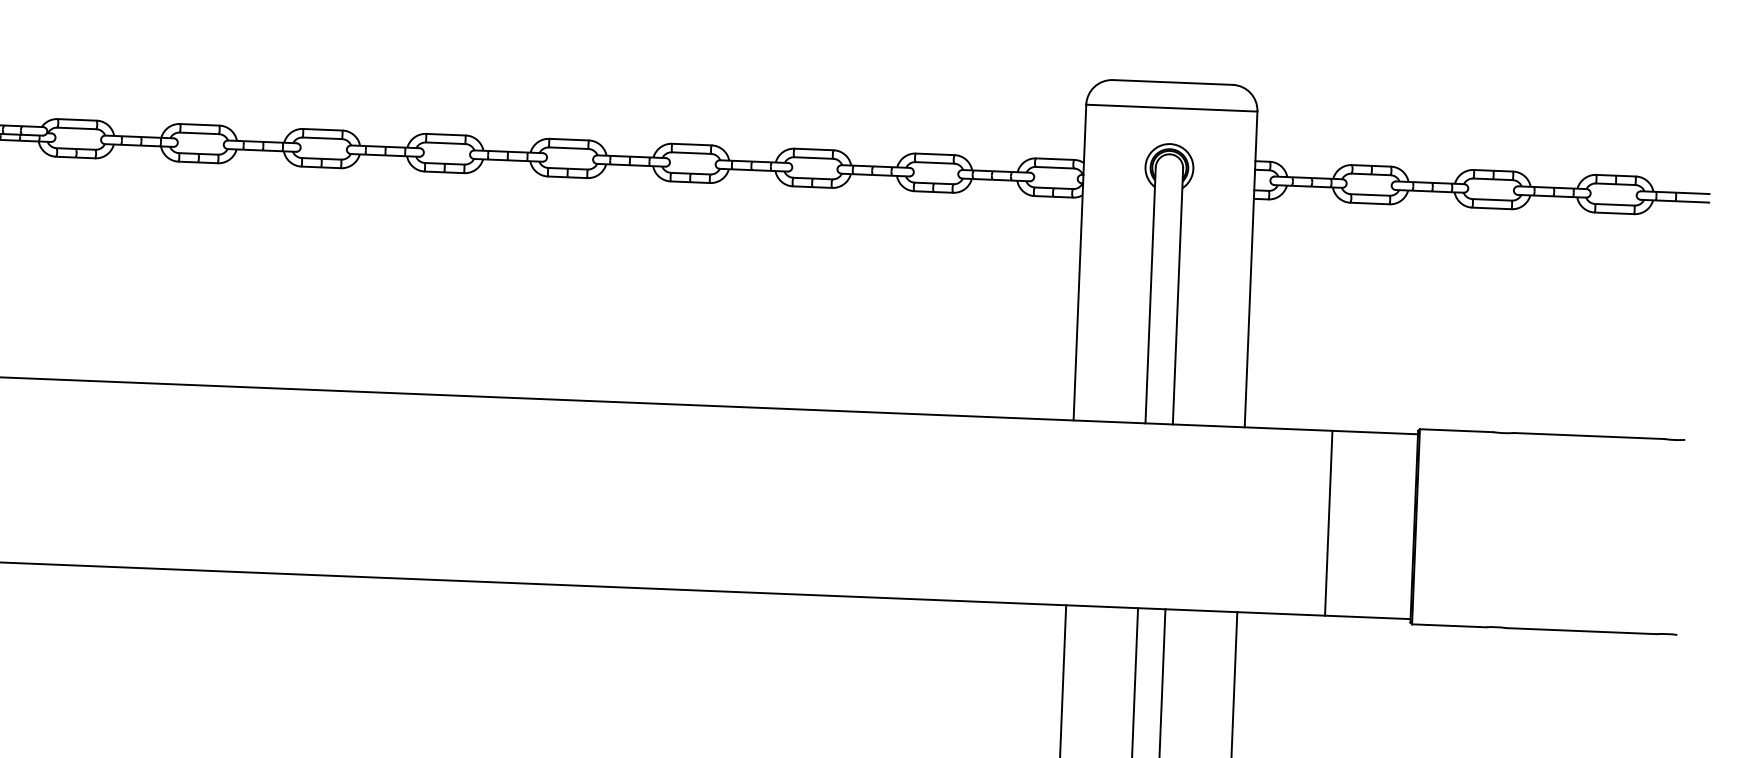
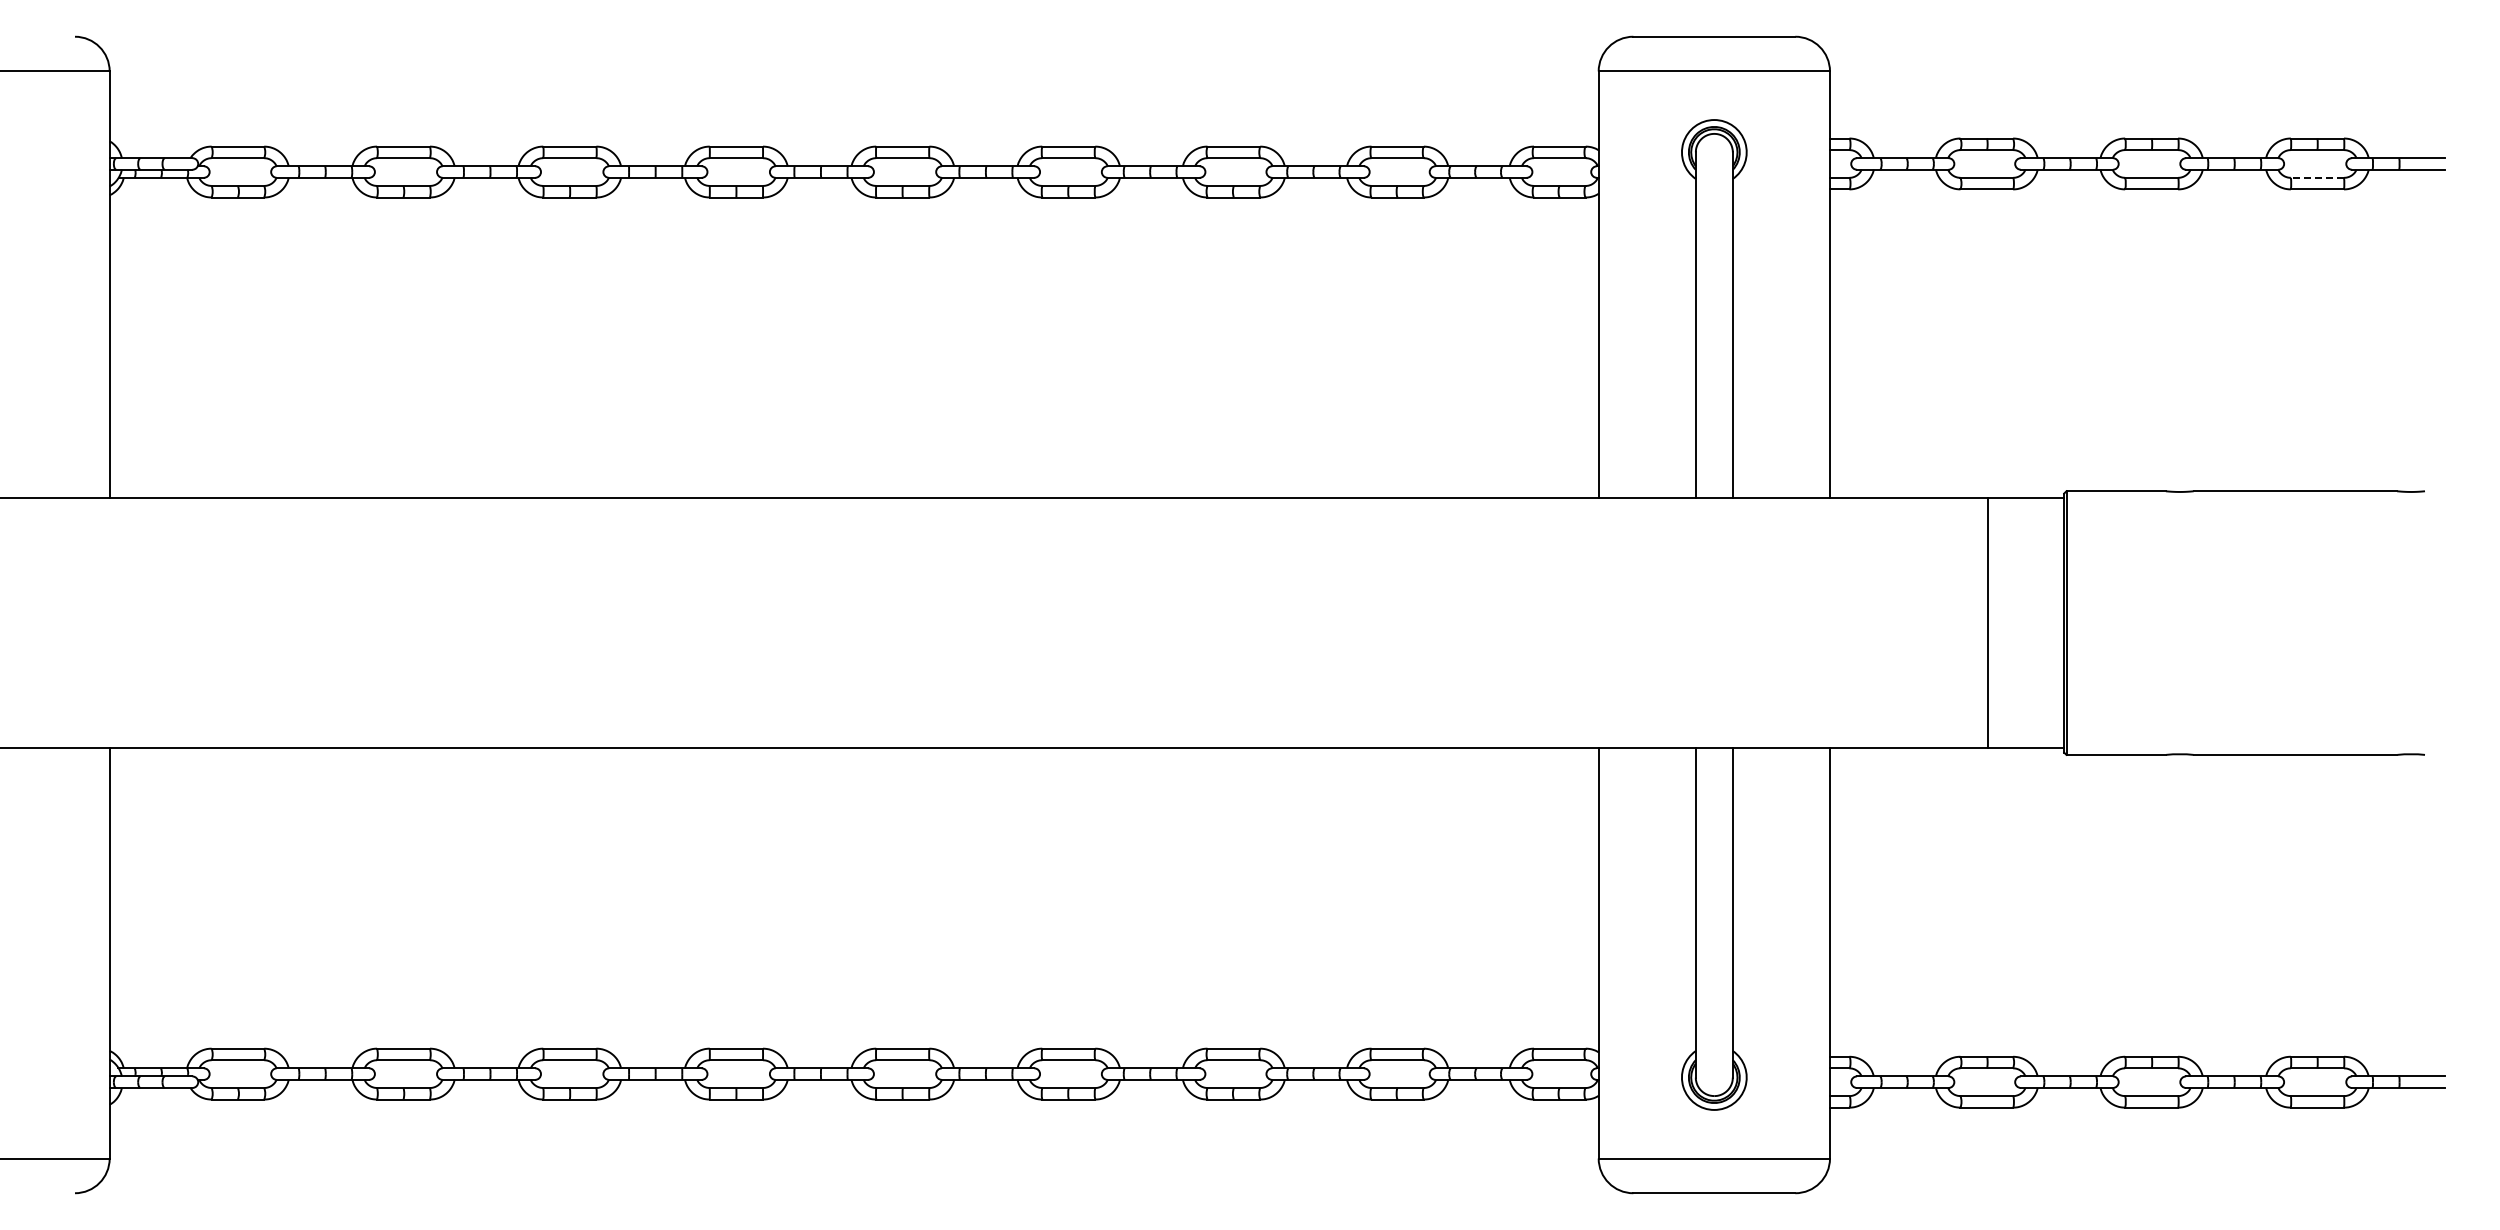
line: (1614, 204) -> (2317, 177), solid -> dashed
line: (1328, 522) -> (1987, 622), moved

